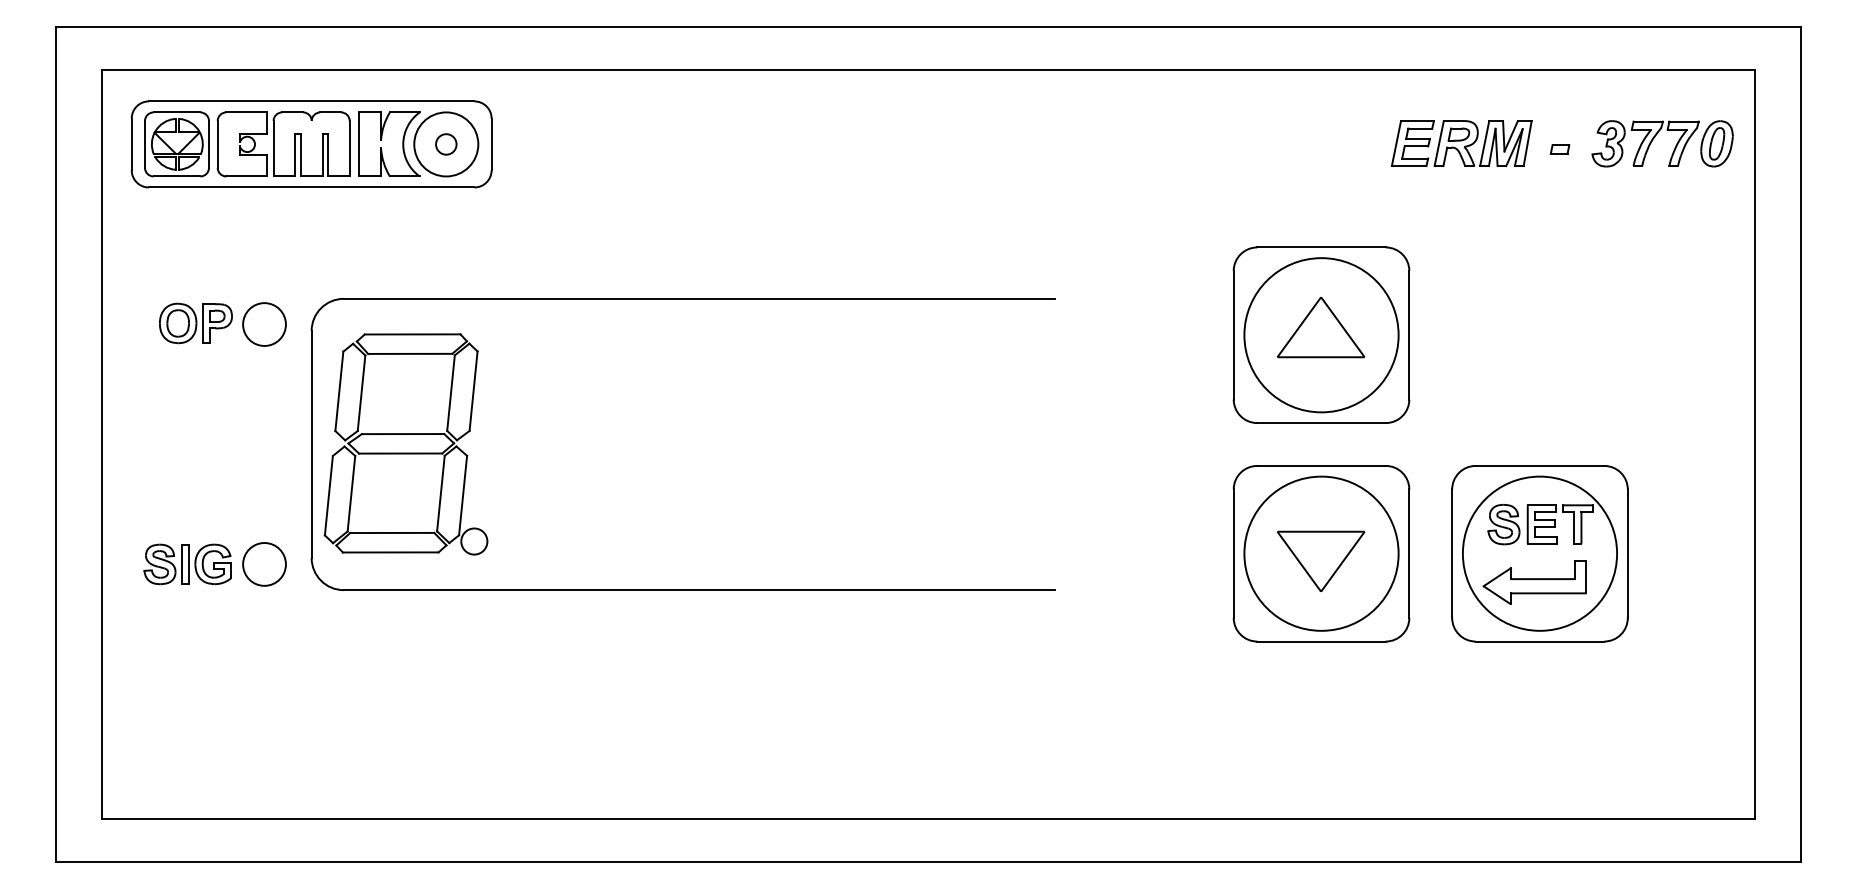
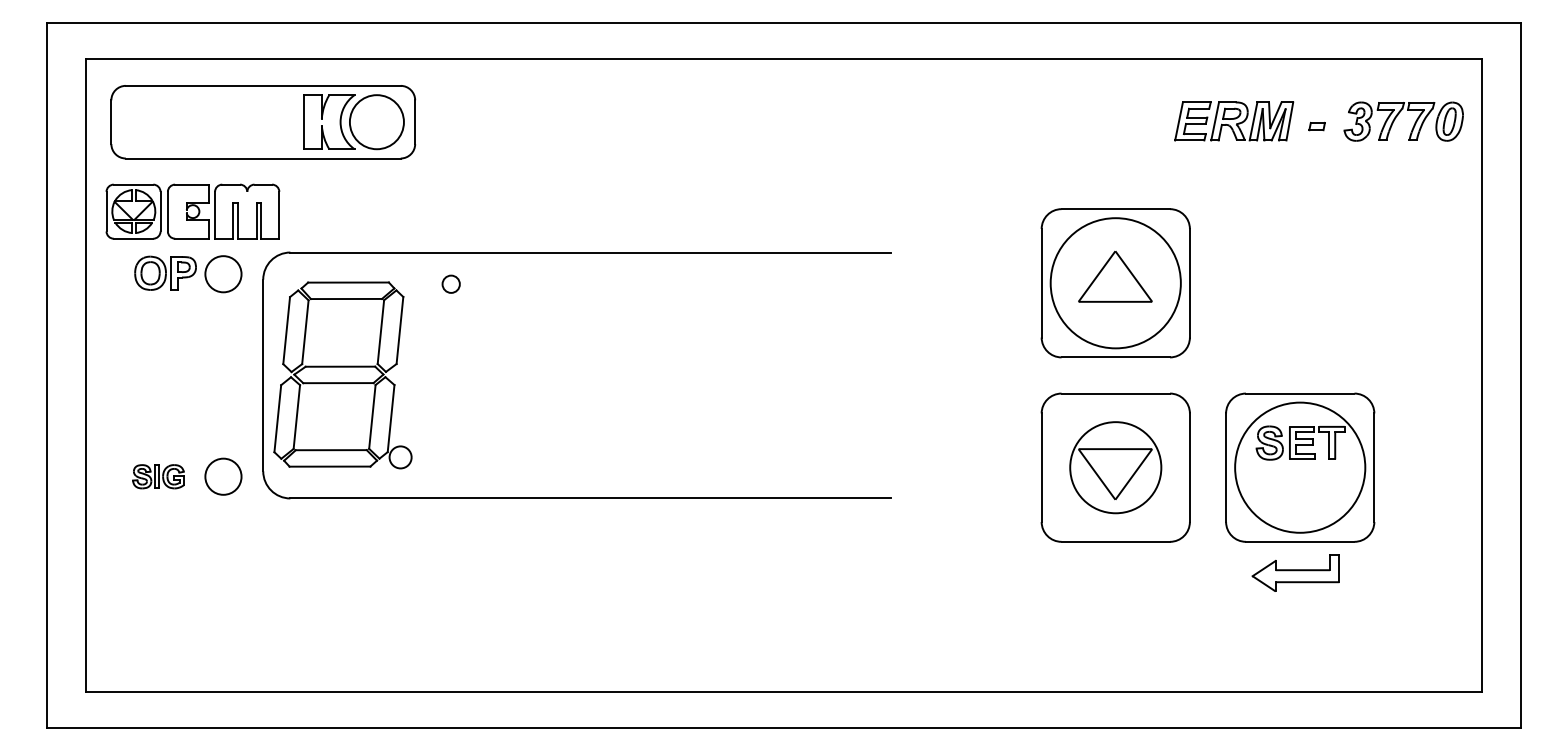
part: (247, 144) -> (193, 211), moved
circle: (446, 144) -> (451, 284), moved
circle: (1321, 553) -> (1115, 467), size x0.7
part: (187, 564) -> (158, 476), size x0.7
part: (1534, 582) -> (1295, 573), moved

